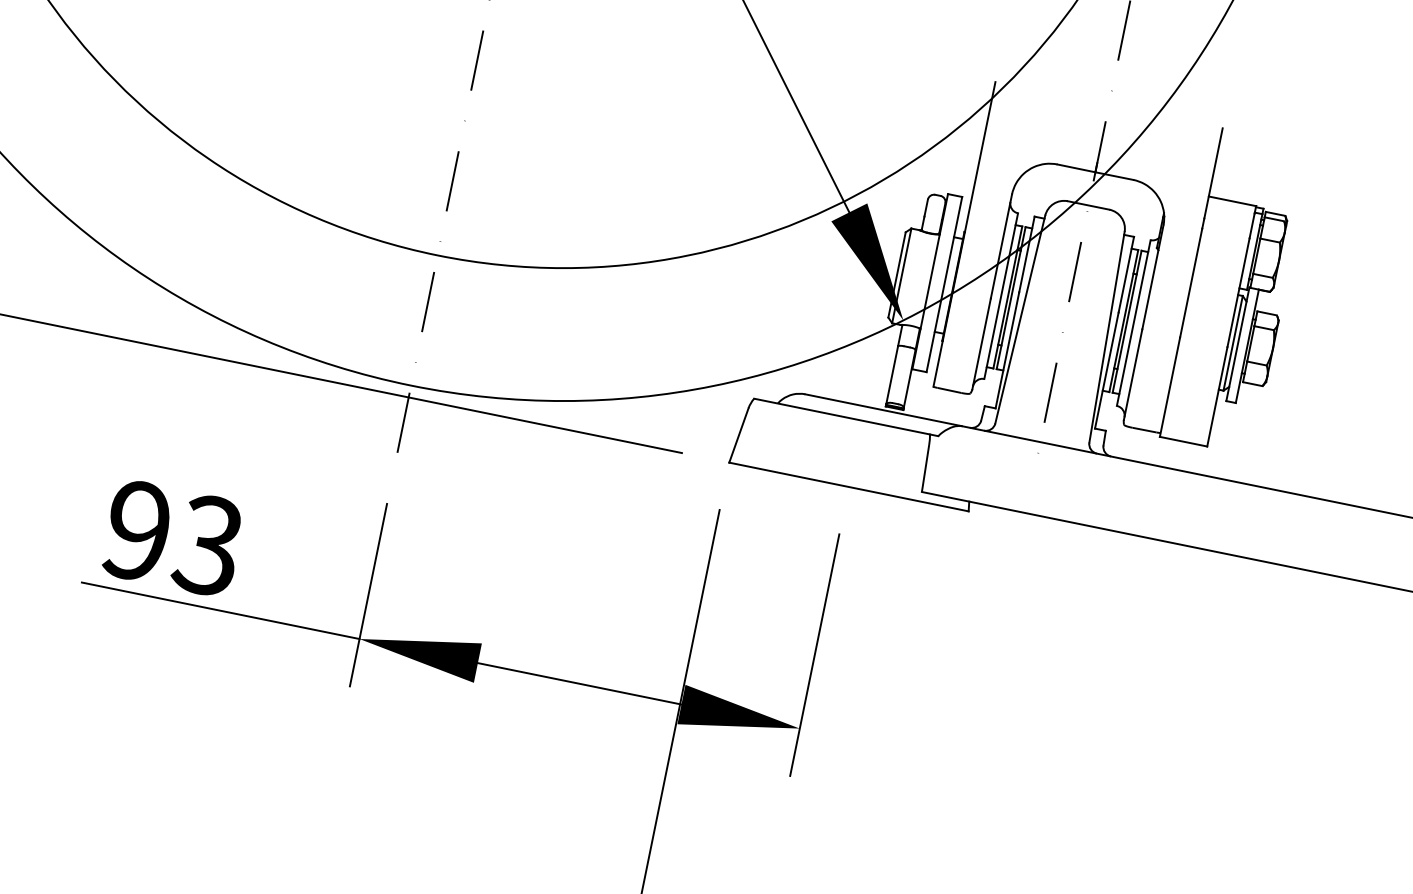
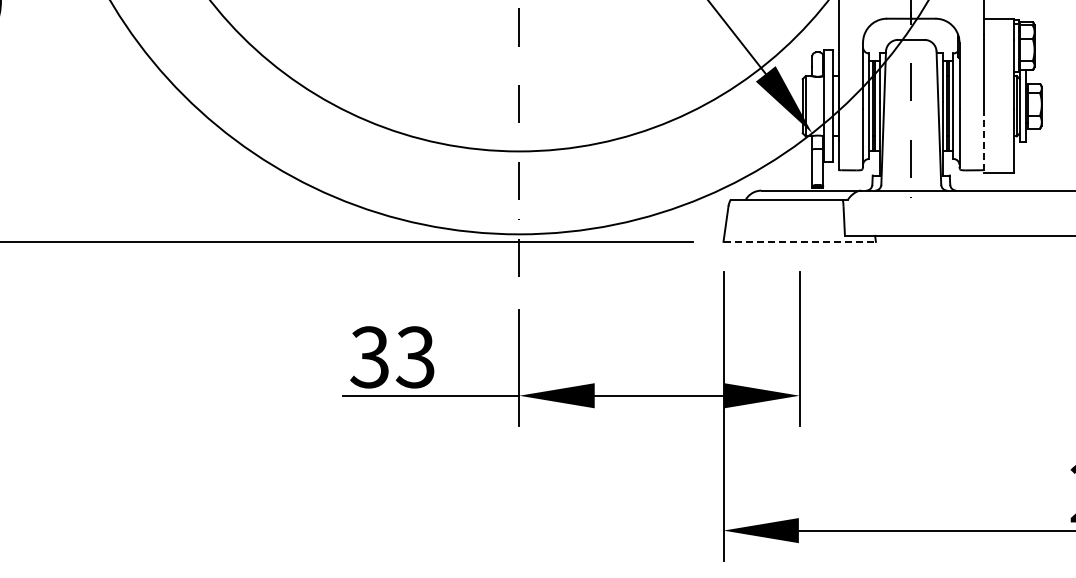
line: (1169, 386) -> (983, 140), solid -> dashed
line: (850, 486) -> (800, 241), solid -> dashed
text: (136, 531) -> (369, 357), 93 -> 33

